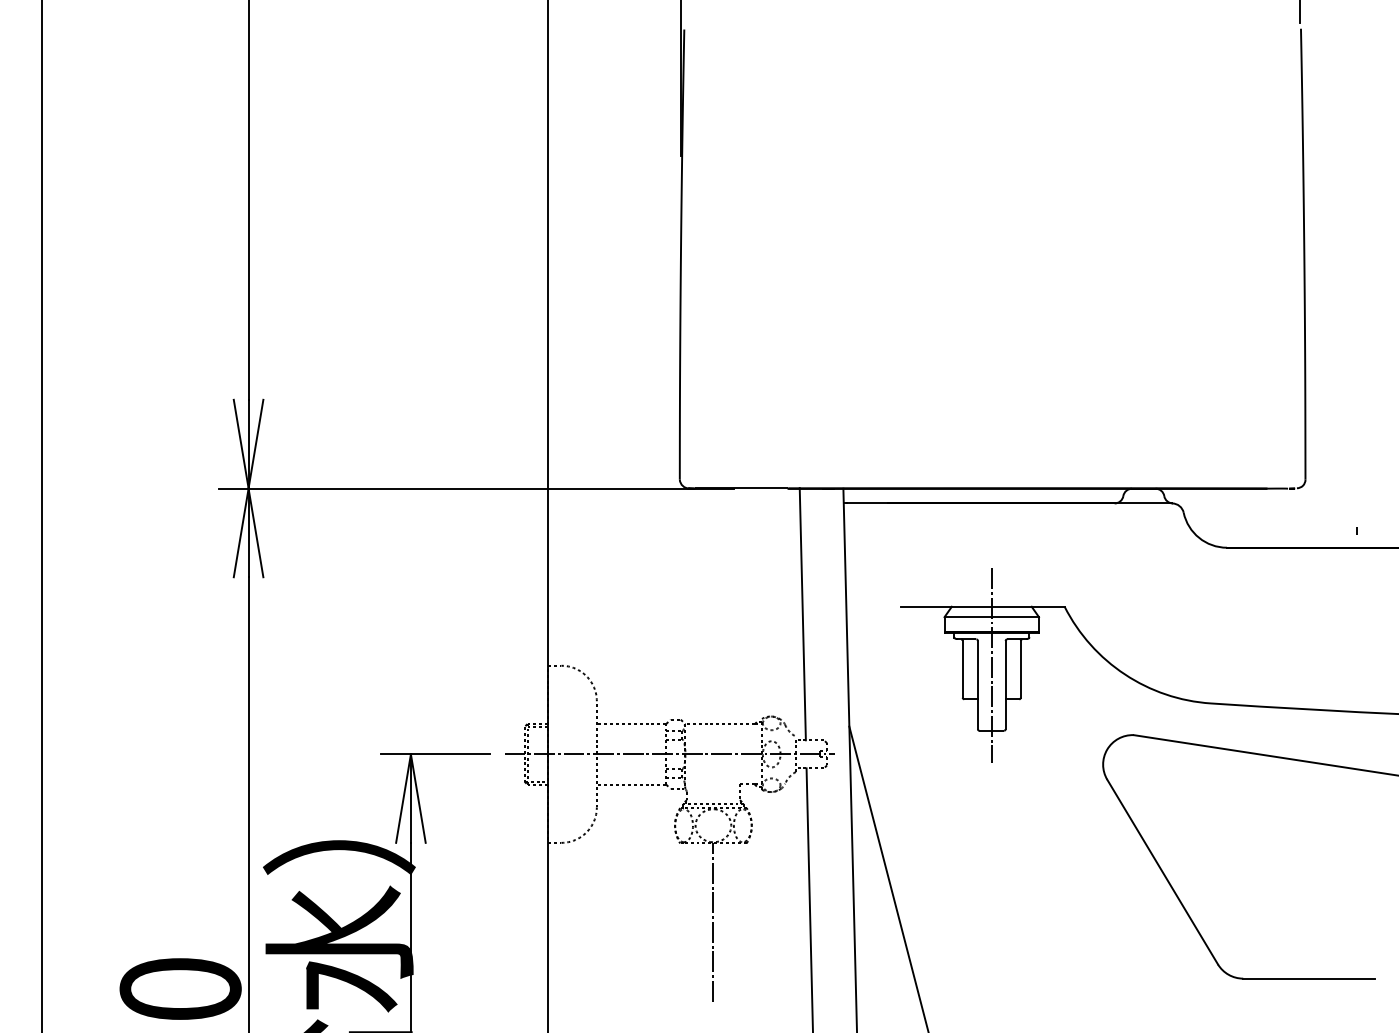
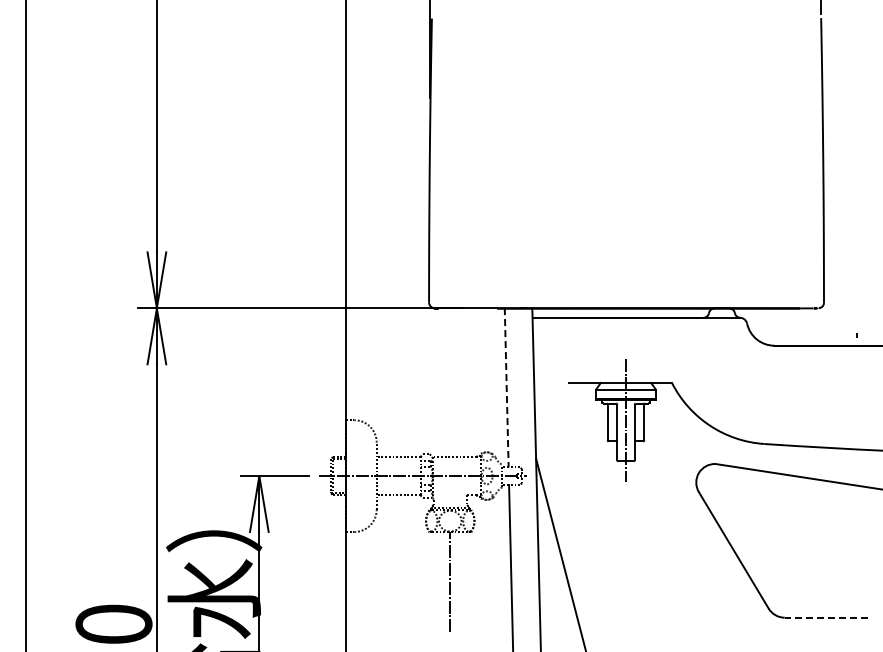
line: (802, 613) -> (506, 387), solid -> dashed
line: (1307, 978) -> (825, 617), solid -> dashed

